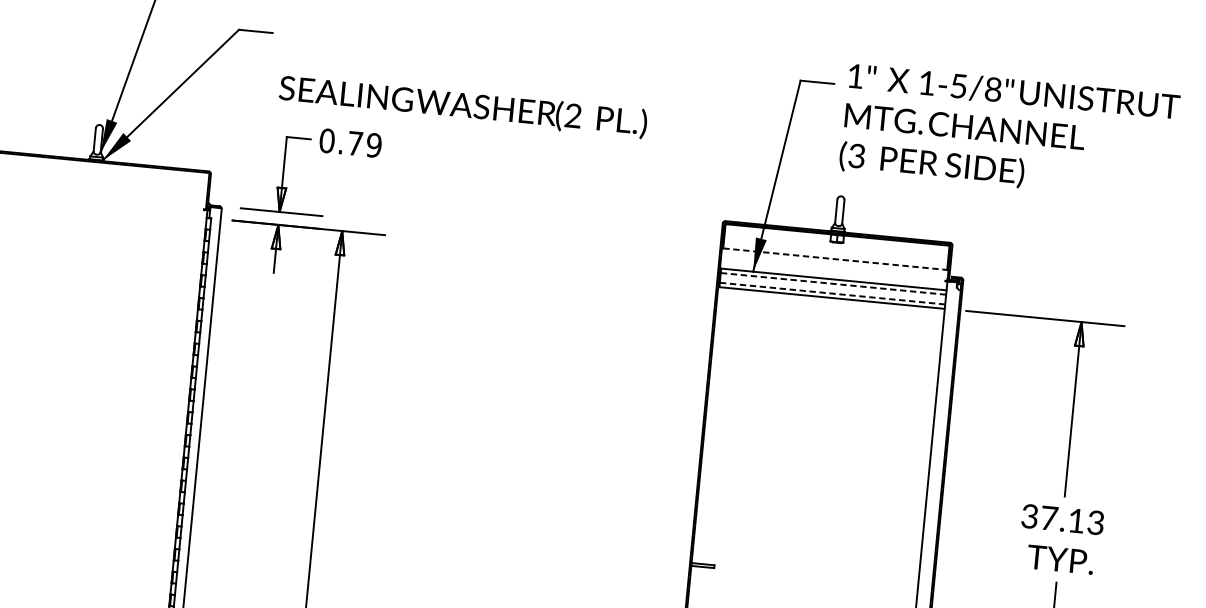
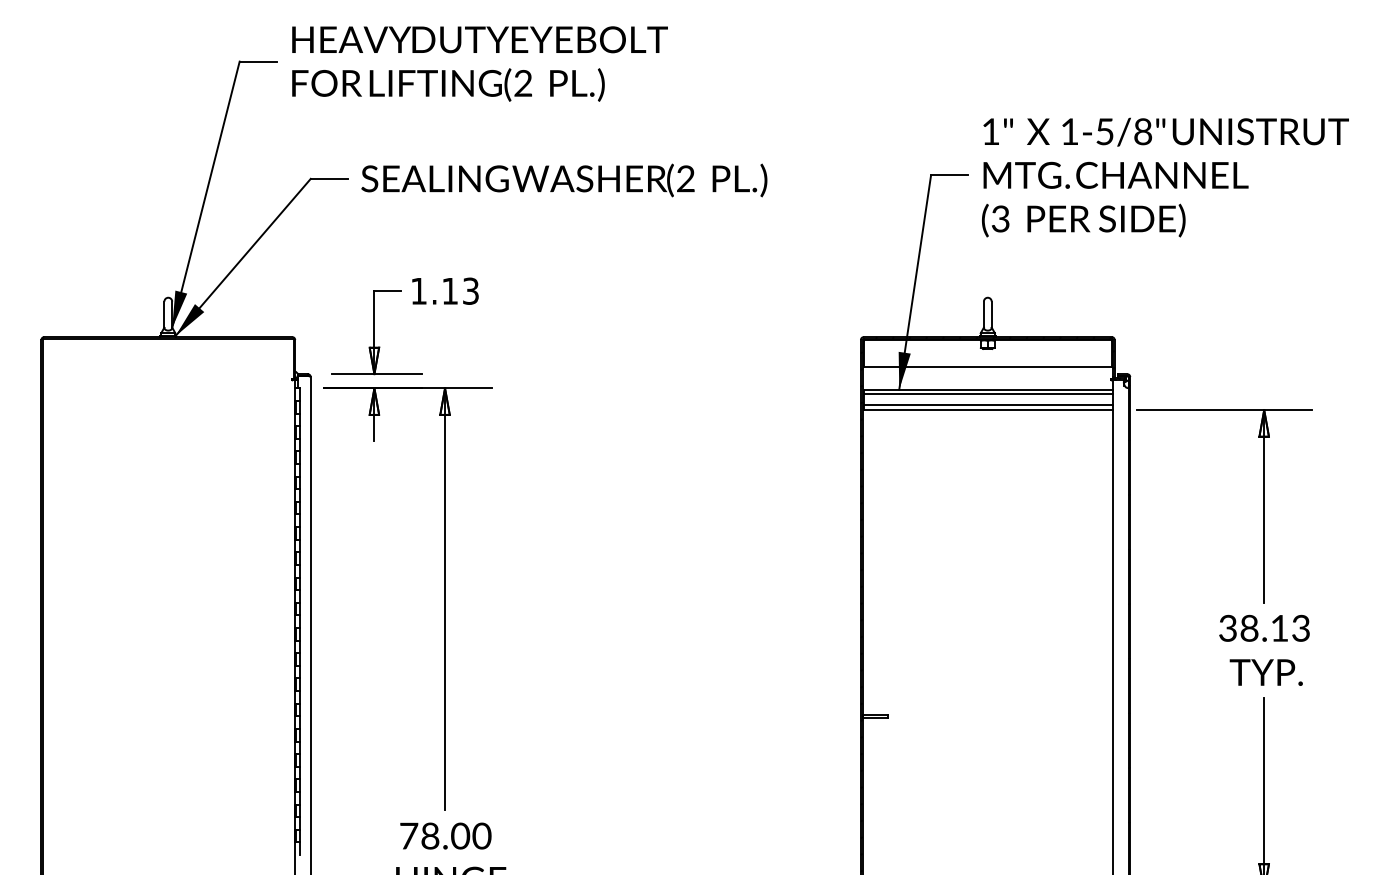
text: (463, 106) -> (564, 180), moved
text: (1009, 132) -> (1165, 177), moved
text: (350, 142) -> (444, 290), 0.79 -> 1.13
line: (834, 259) -> (987, 367), dashed -> solid
line: (833, 283) -> (988, 394), dashed -> solid
line: (832, 293) -> (988, 405), dashed -> solid
text: (1049, 517) -> (1249, 627), 37.13 -> 38.13

